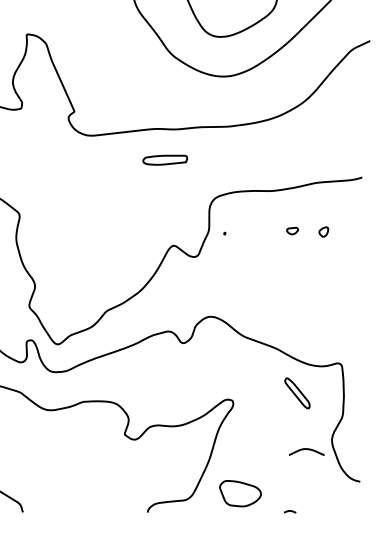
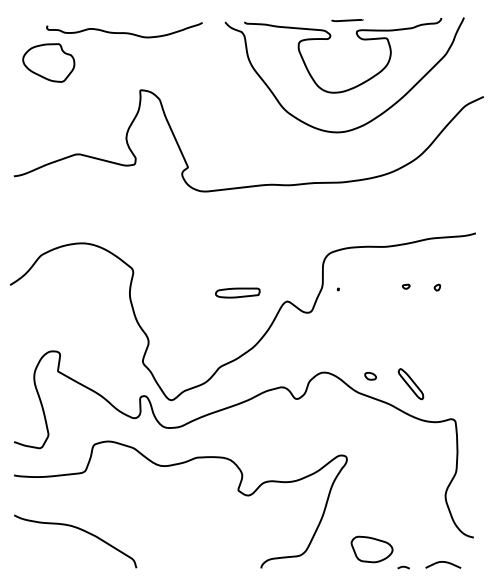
part: (164, 159) -> (237, 292), moved
part: (292, 230) -> (406, 286), size x0.62
part: (323, 231) -> (437, 287), size x0.62
part: (256, 320) -> (370, 376), added
part: (296, 392) -> (410, 383), moved
curve: (306, 449) -> (443, 562), moved
part: (239, 493) -> (371, 549), moved

